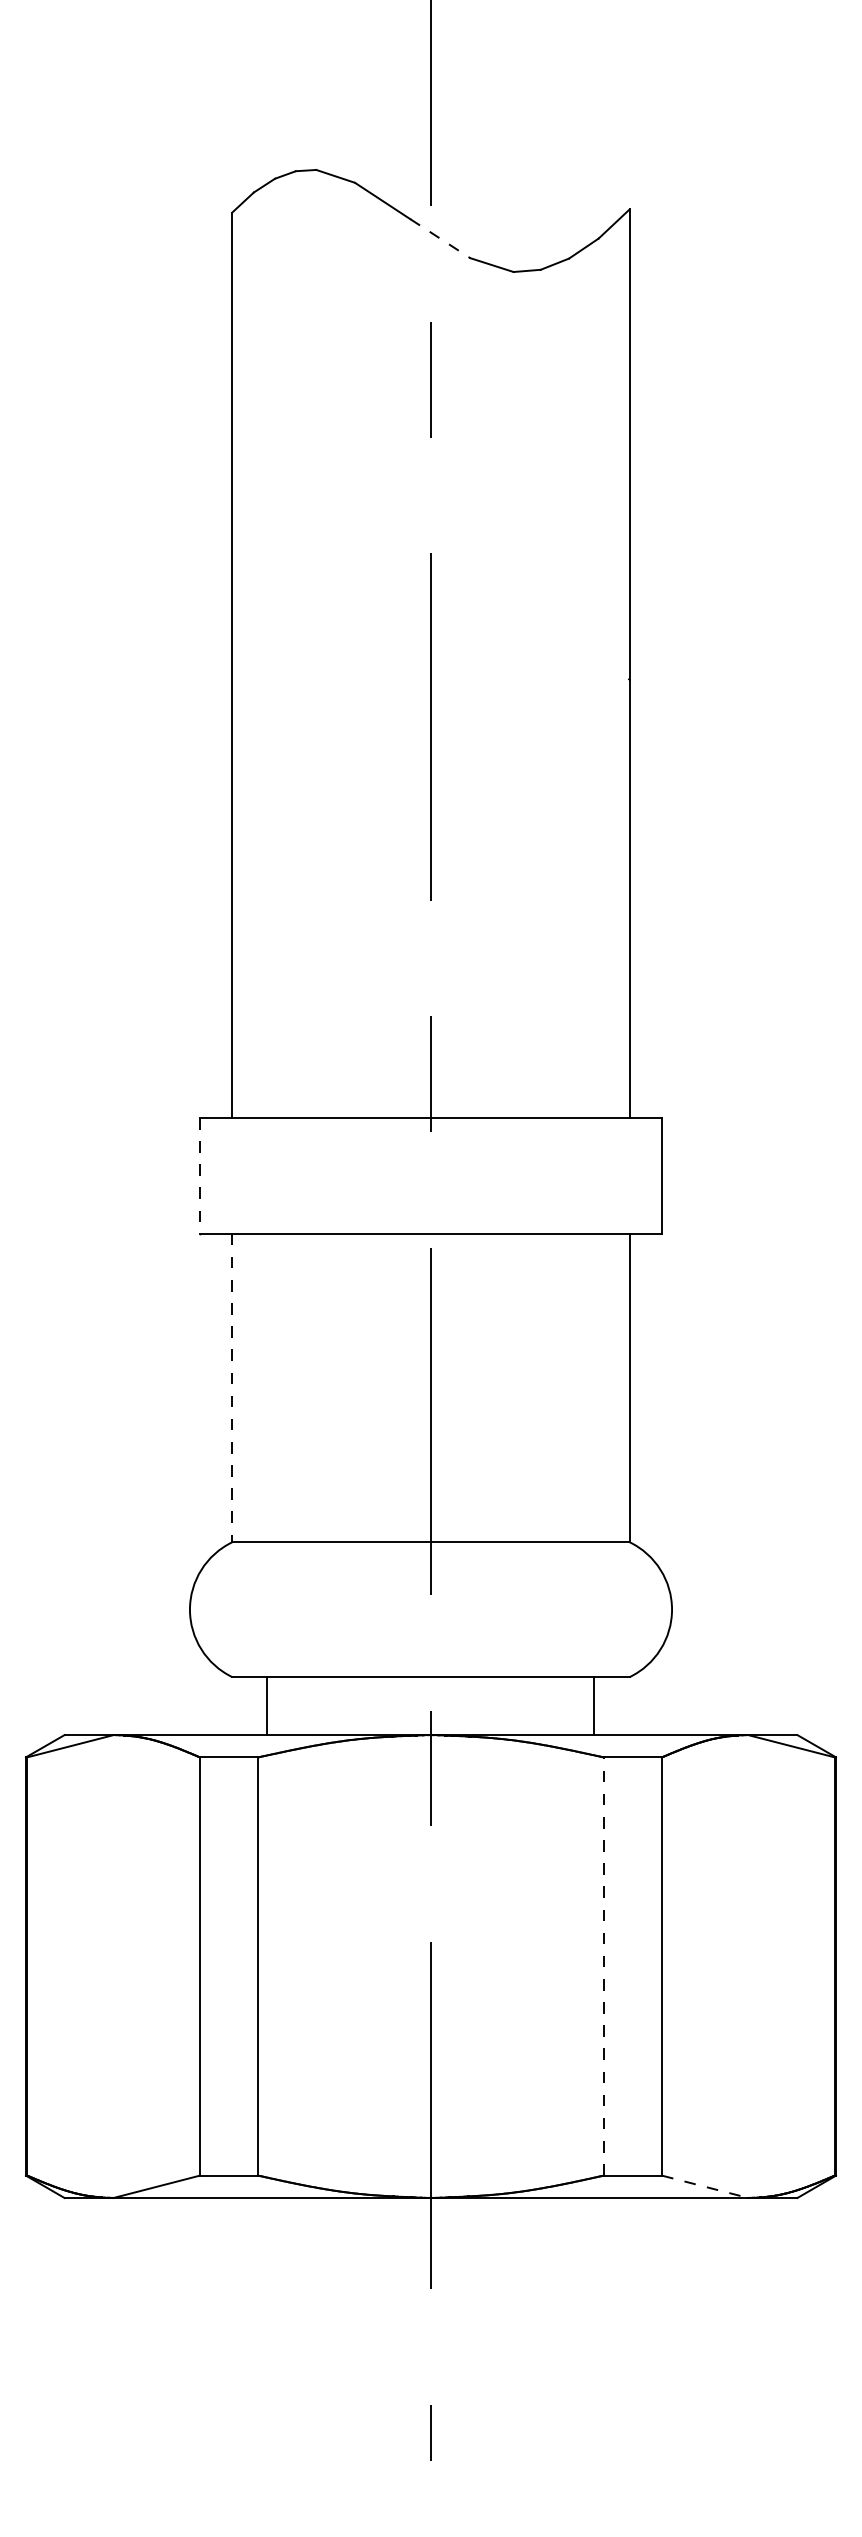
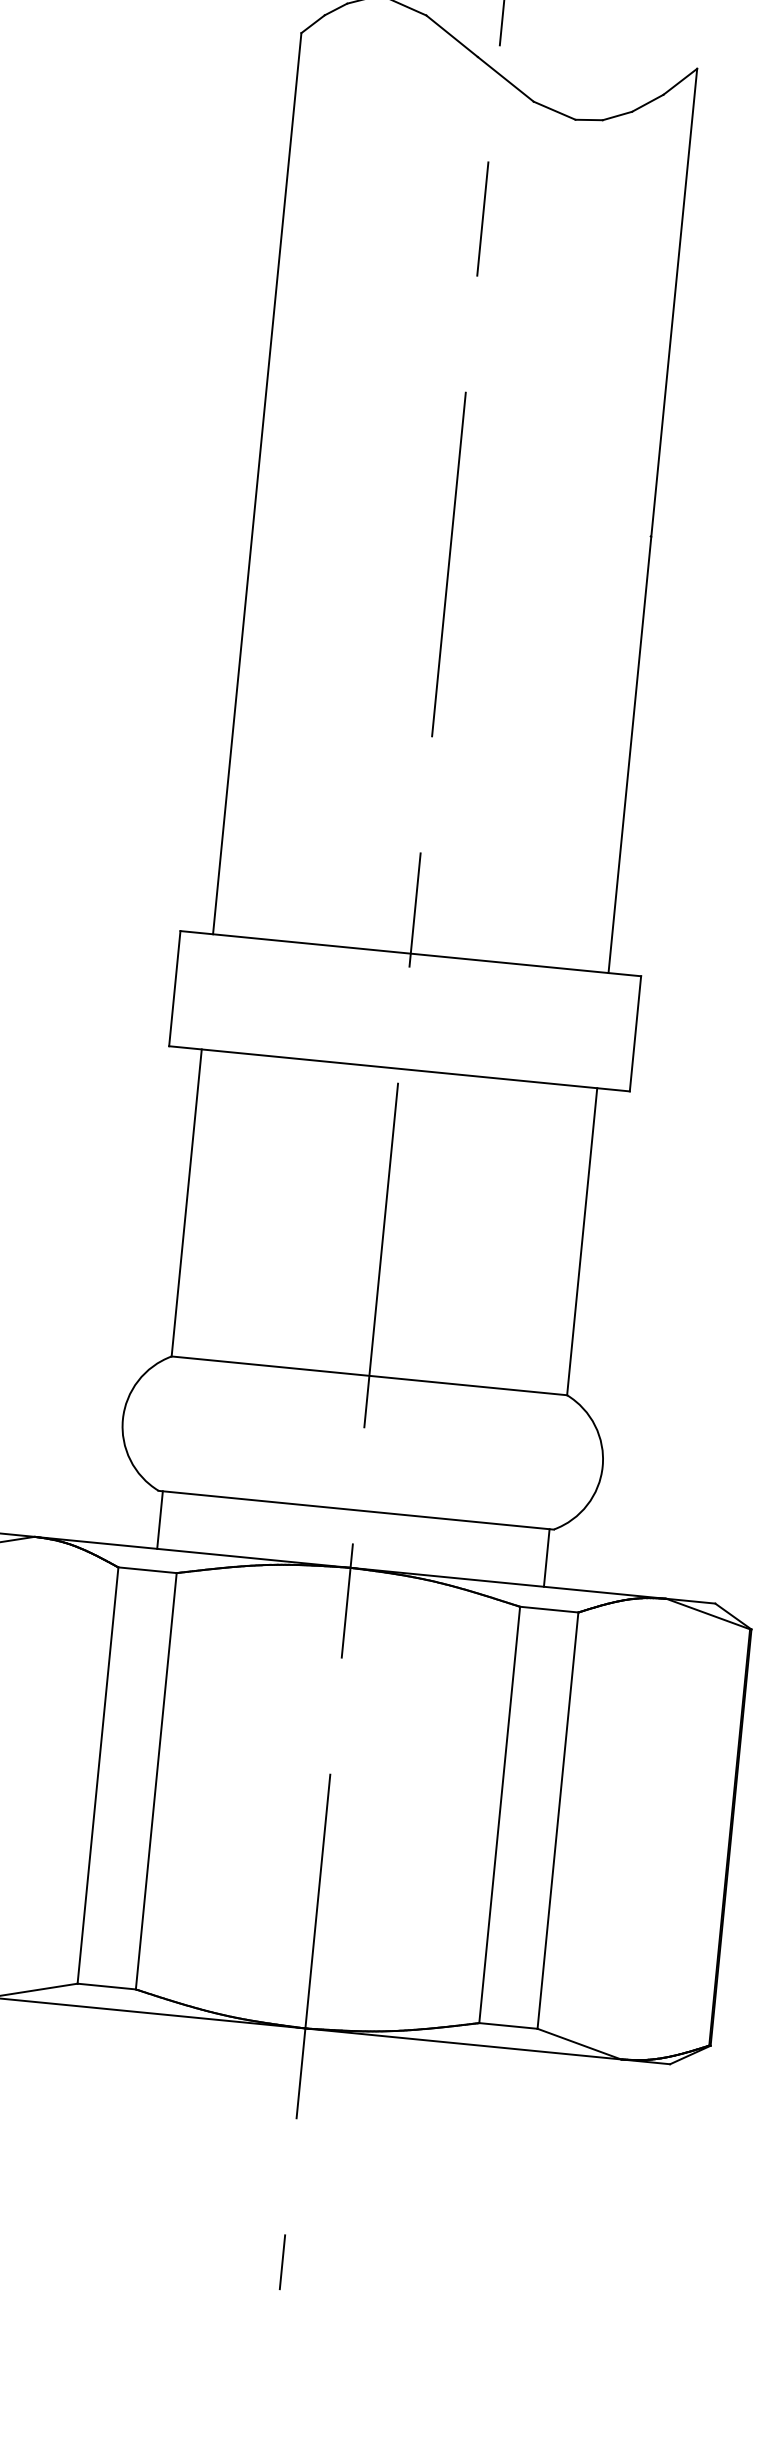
line: (440, 238) -> (506, 79), dashed -> solid
line: (199, 1175) -> (174, 988), dashed -> solid
line: (232, 1388) -> (186, 1203), dashed -> solid
line: (266, 1706) -> (159, 1520), moved
line: (594, 1706) -> (546, 1558), moved
line: (603, 1965) -> (499, 1813), dashed -> solid
line: (705, 2186) -> (579, 2043), dashed -> solid

